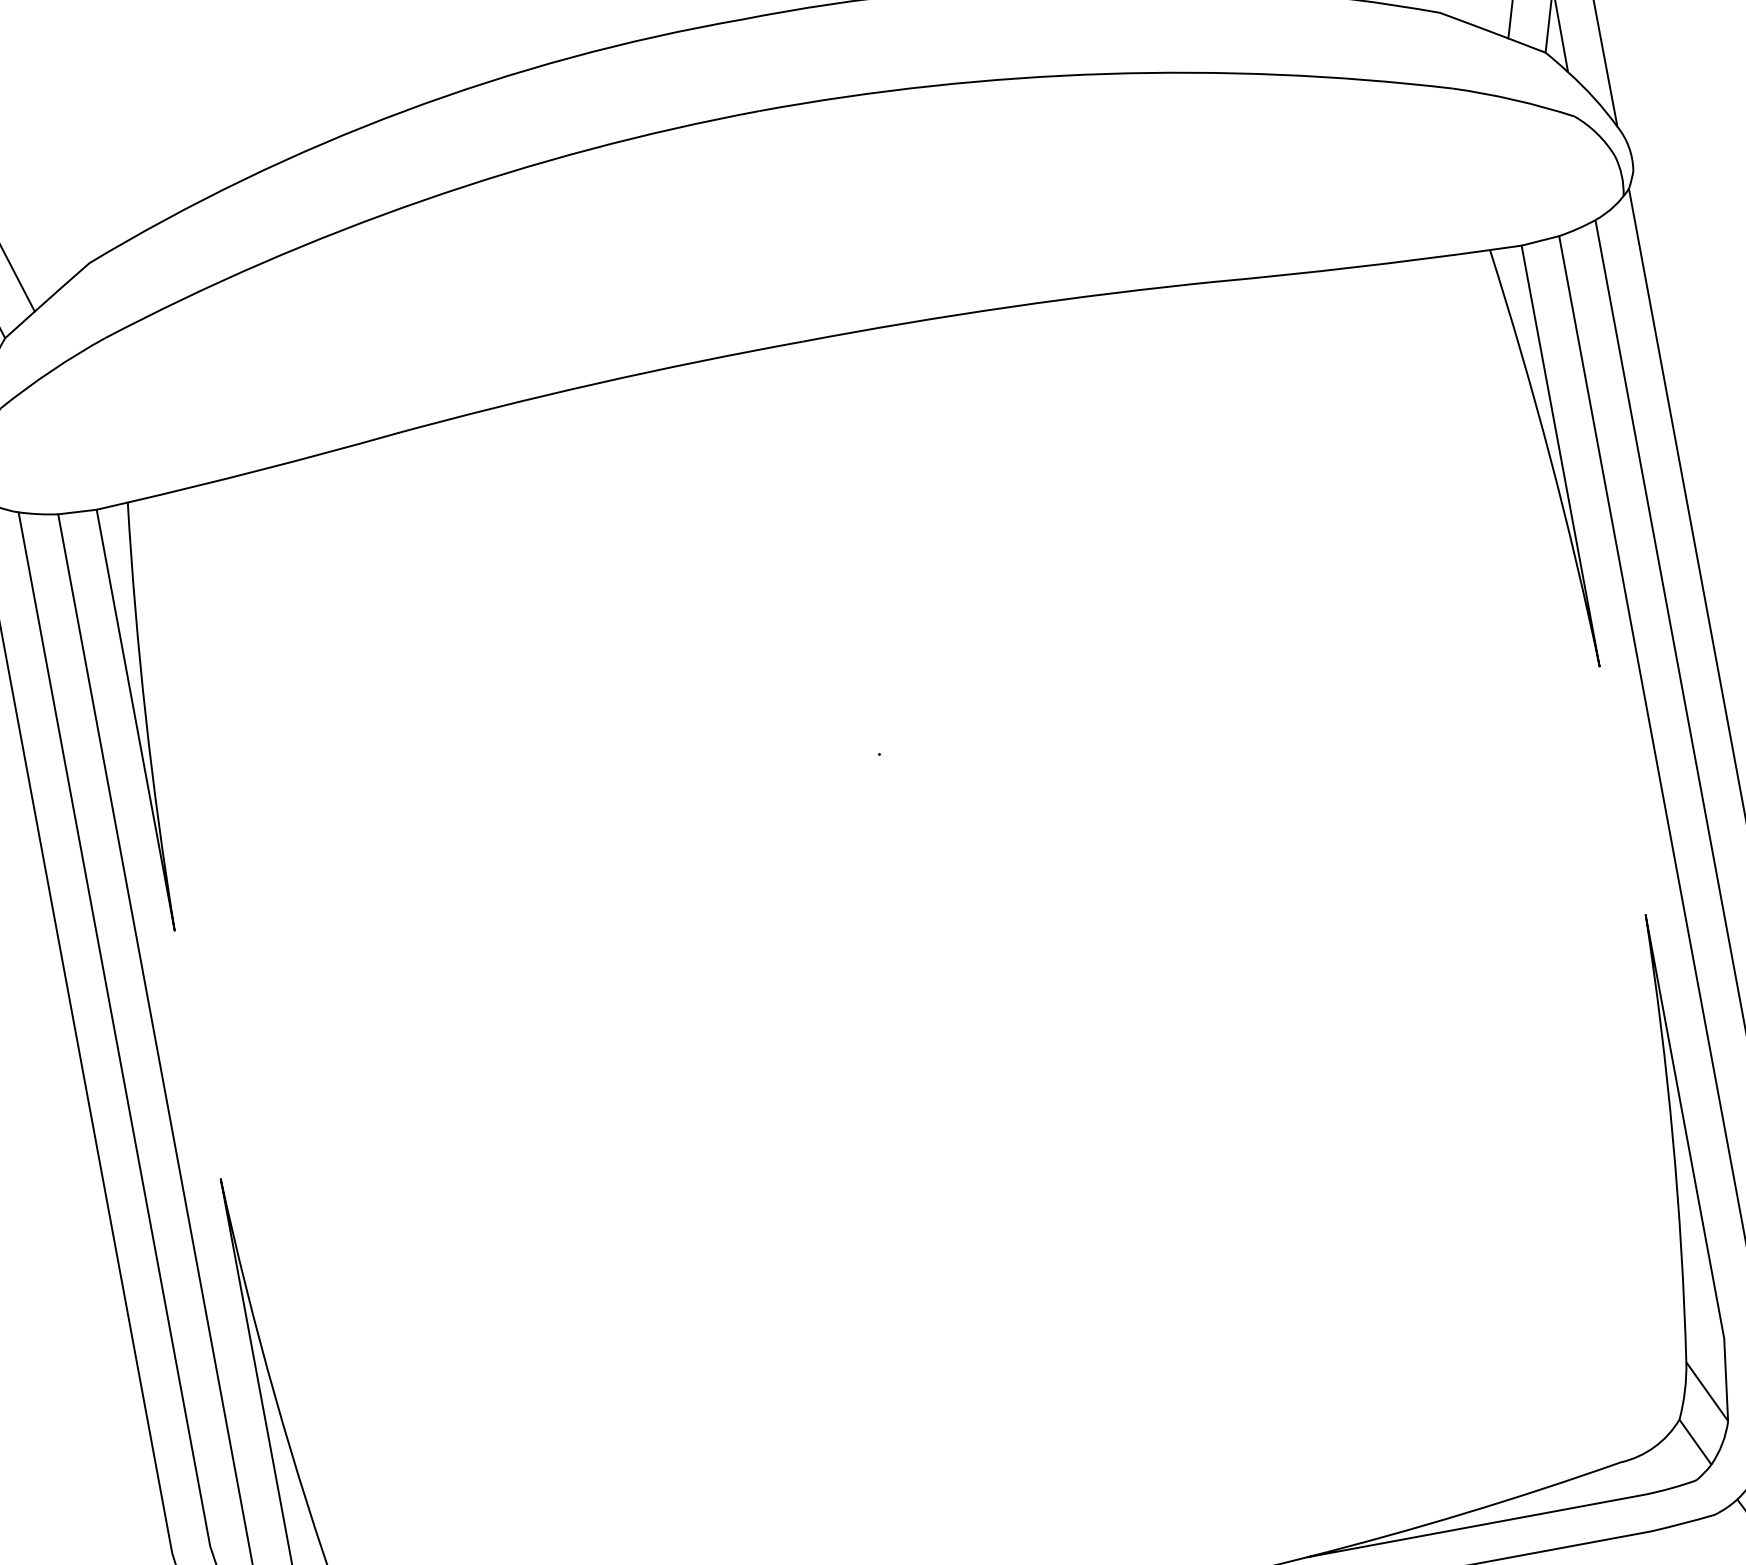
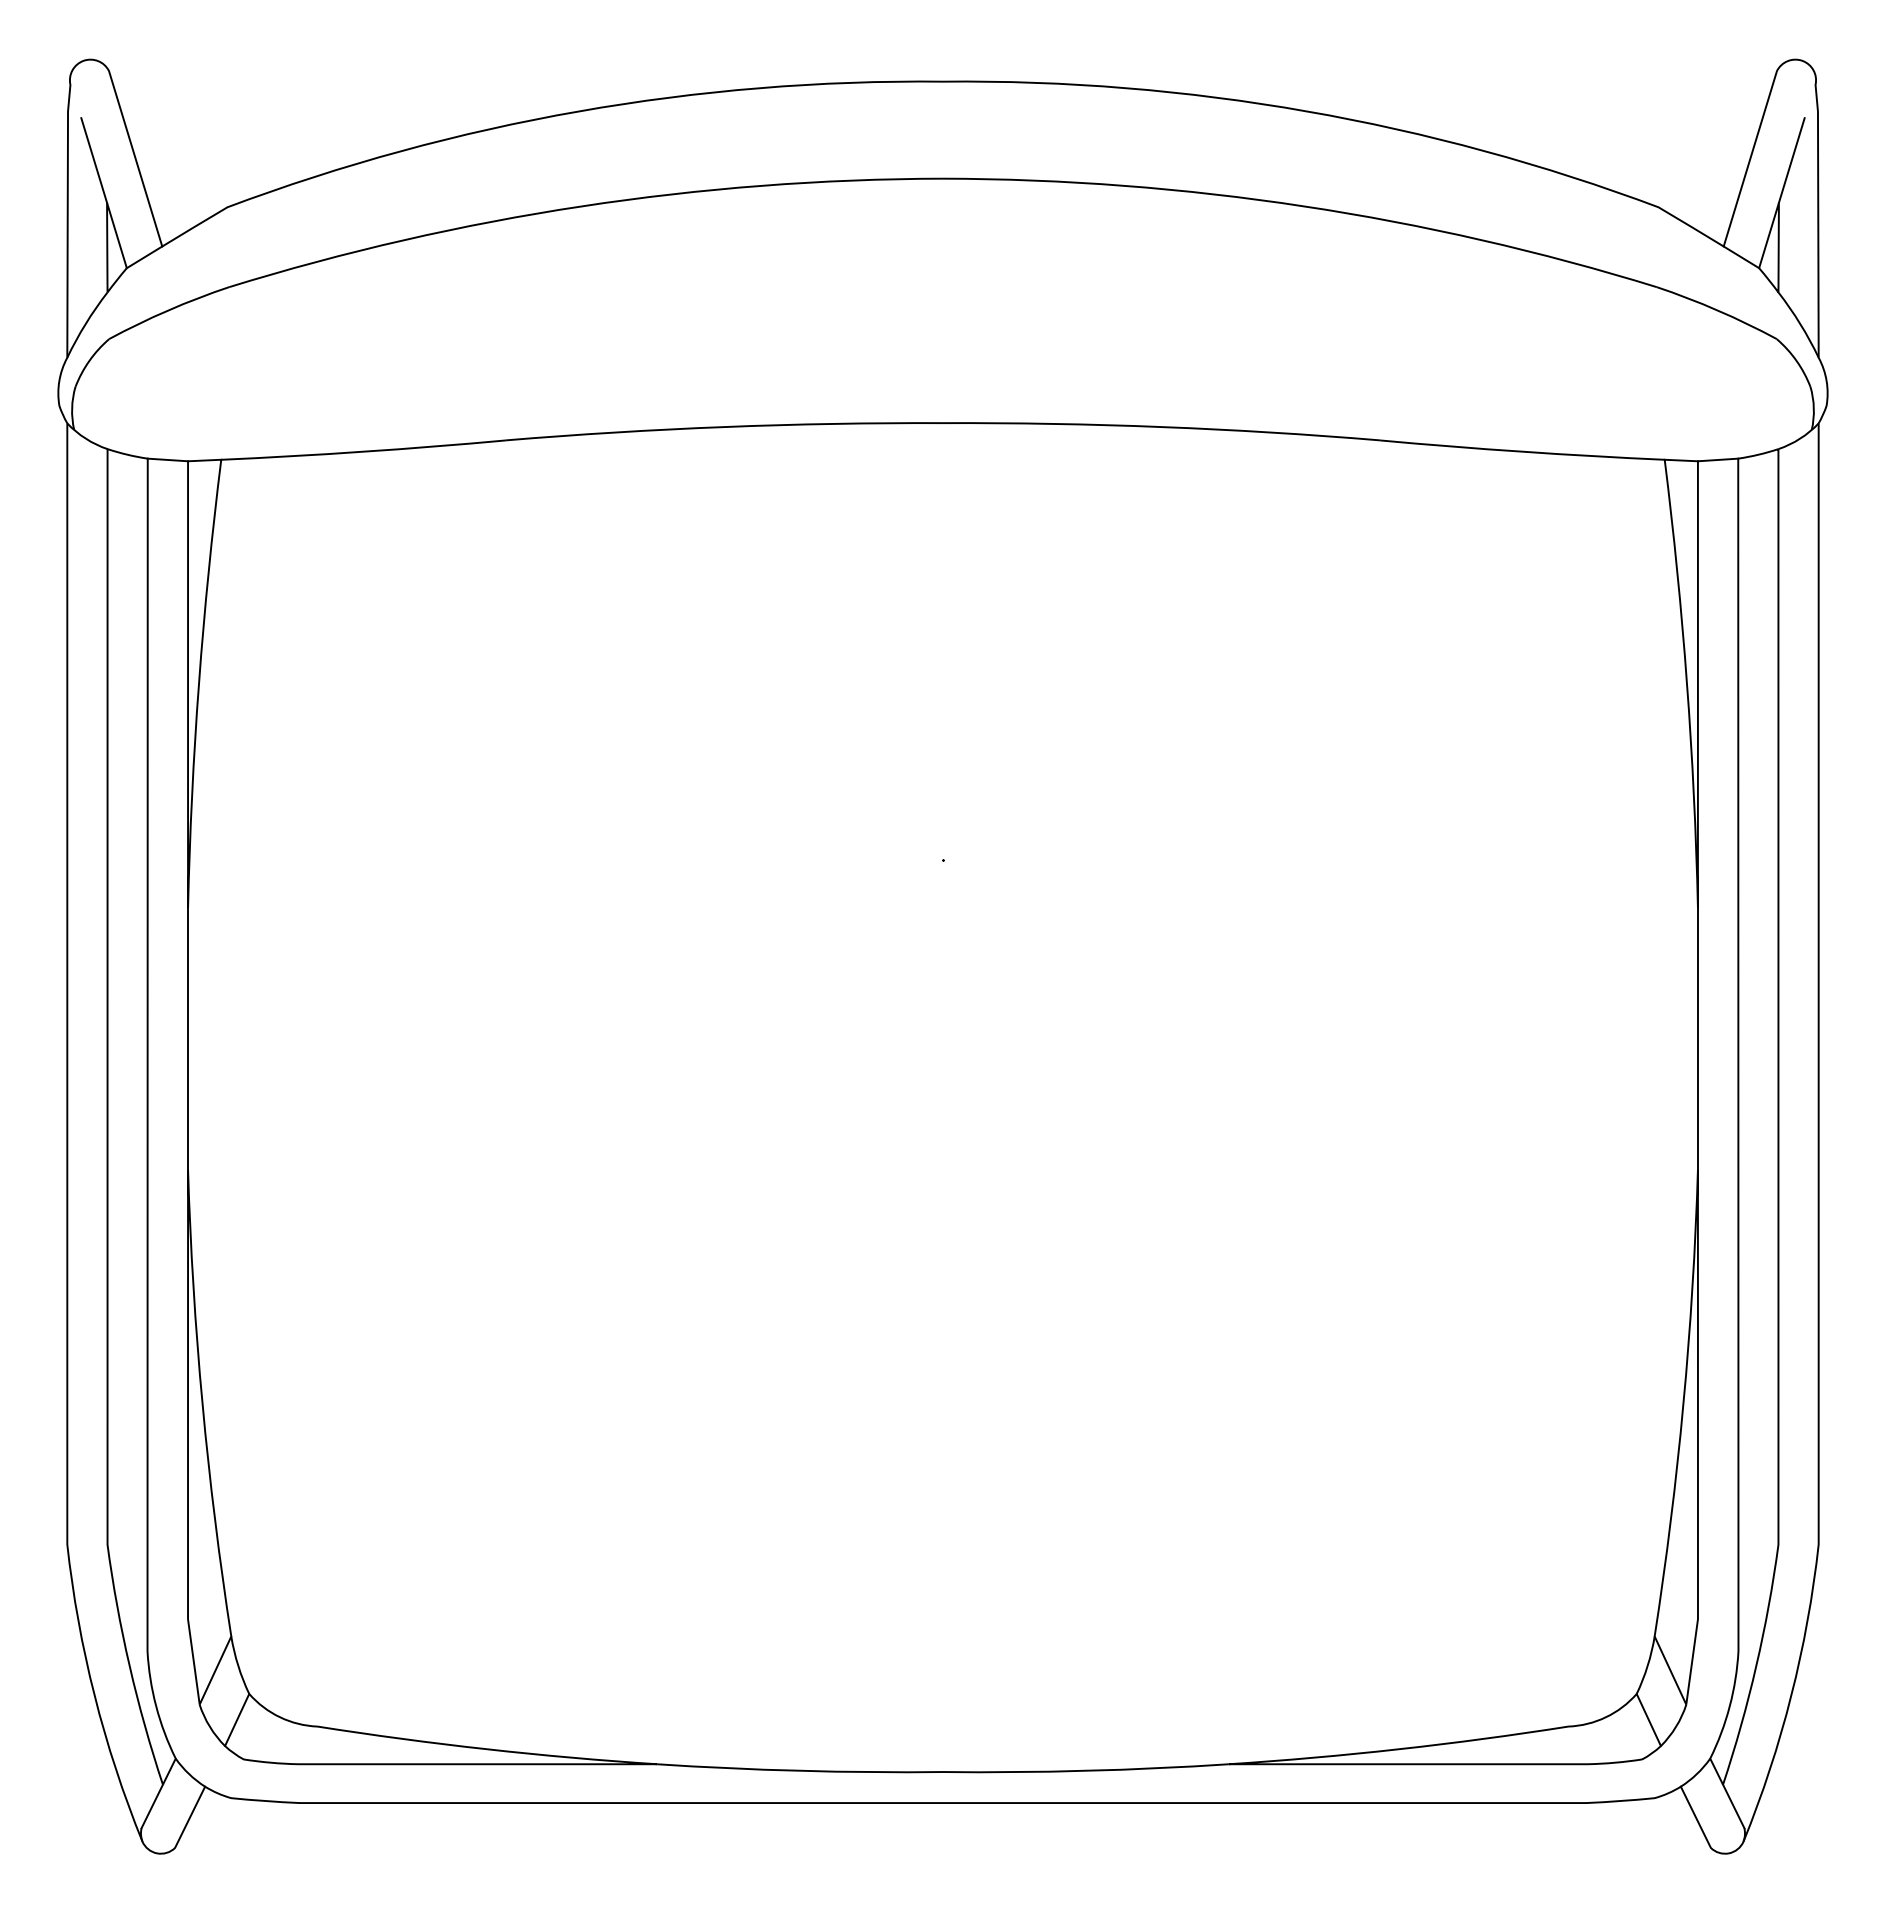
line: (1622, 790) -> (1697, 1038), added
line: (198, 1054) -> (188, 1038), added

